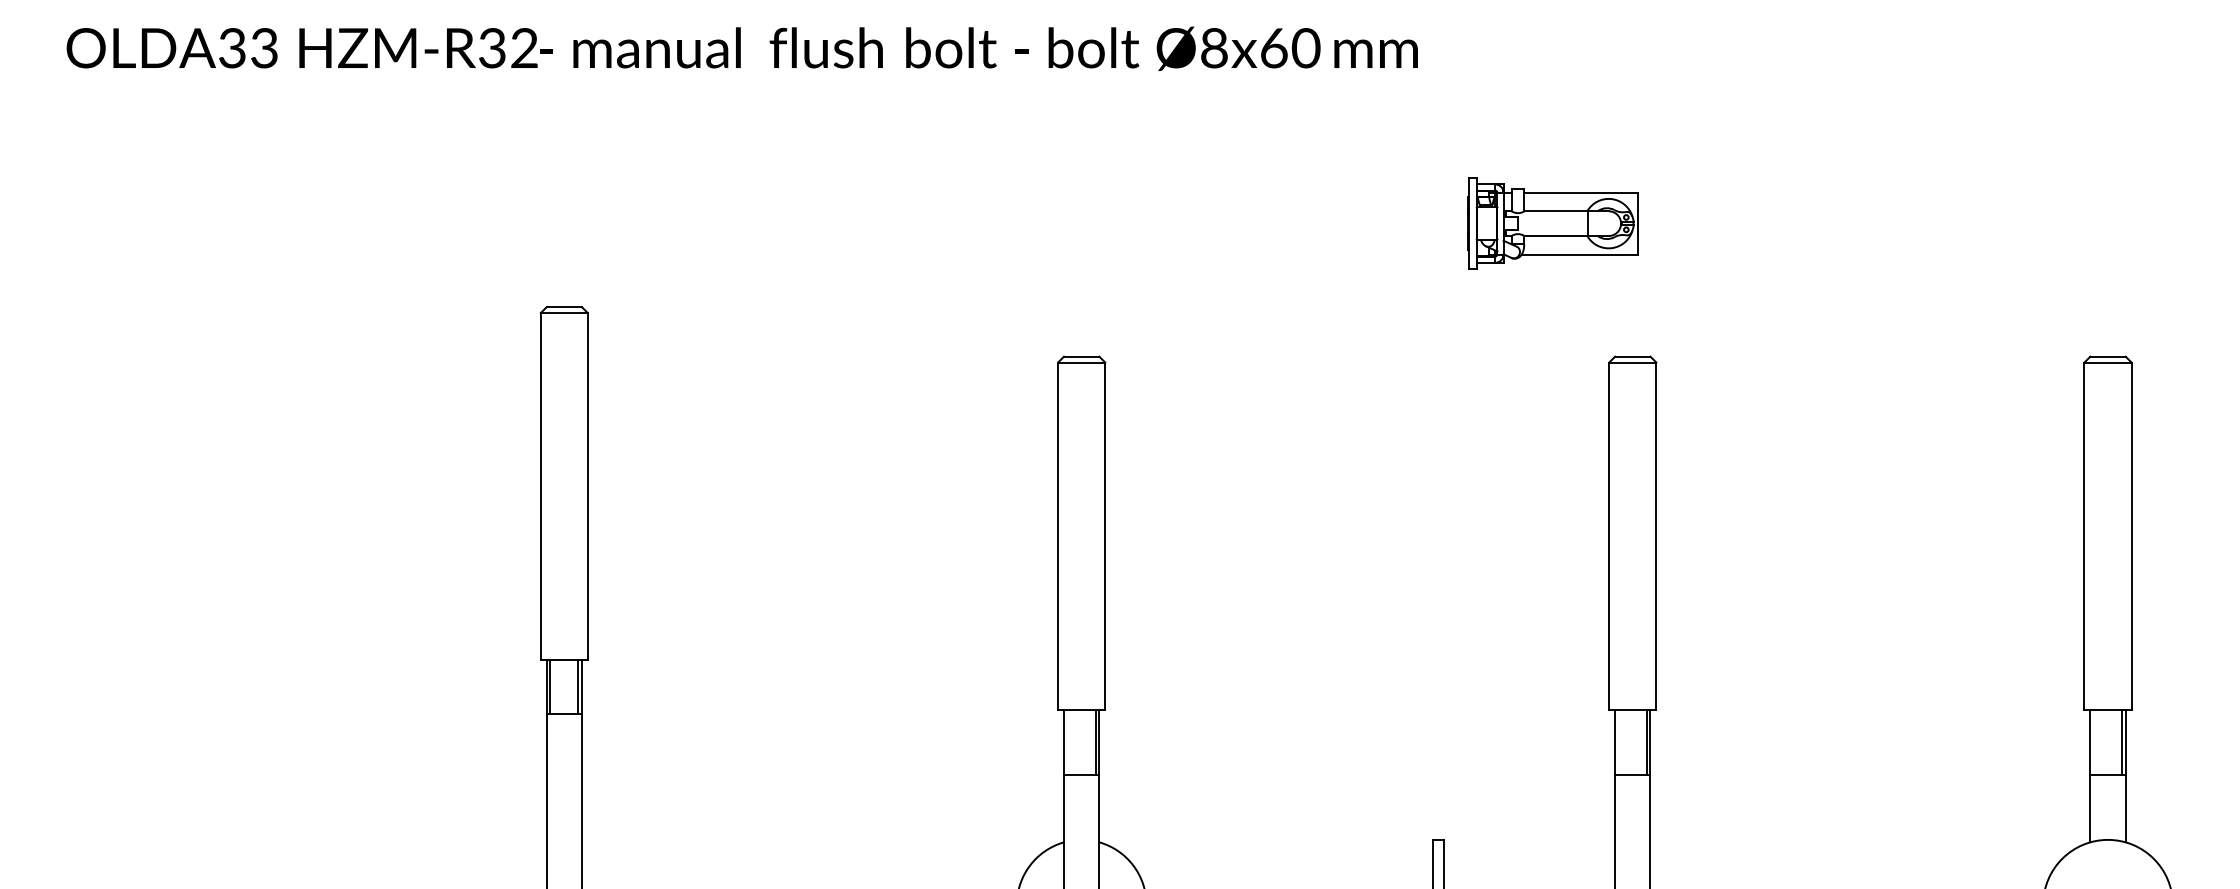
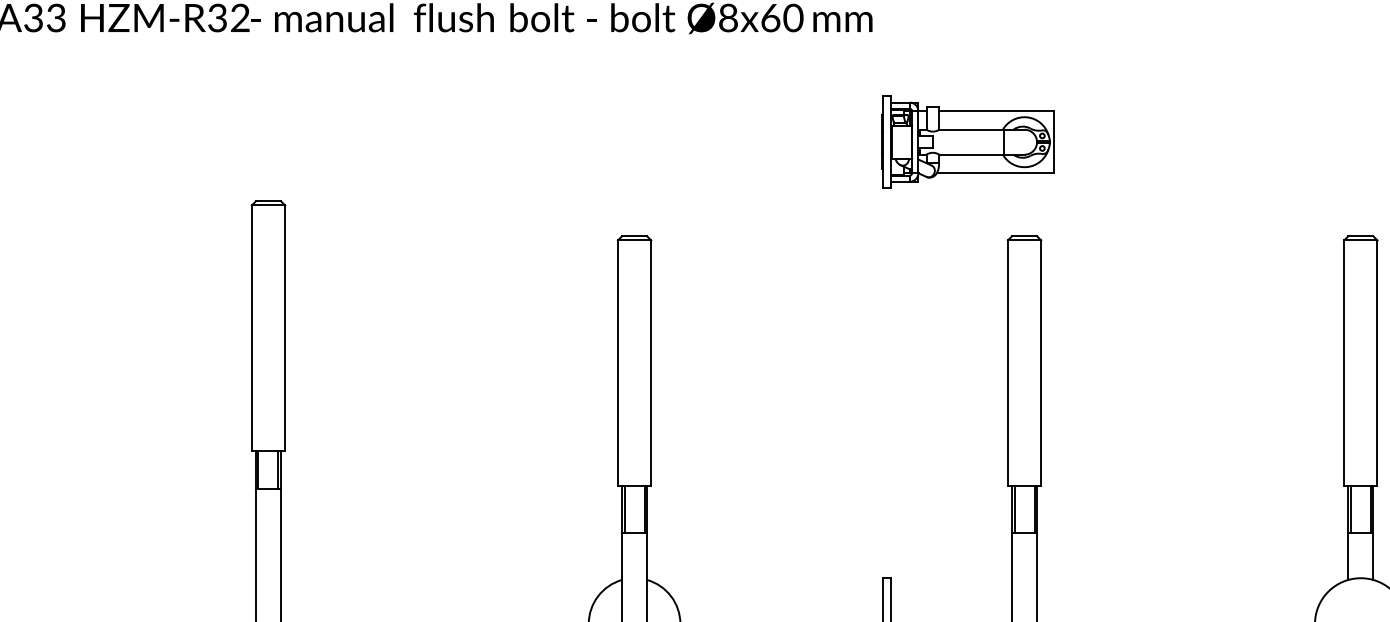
part: (1552, 223) -> (967, 142), size x1.43
line: (1067, 742) -> (624, 509), added
line: (1618, 742) -> (1014, 509), added
line: (2093, 742) -> (1350, 509), added

